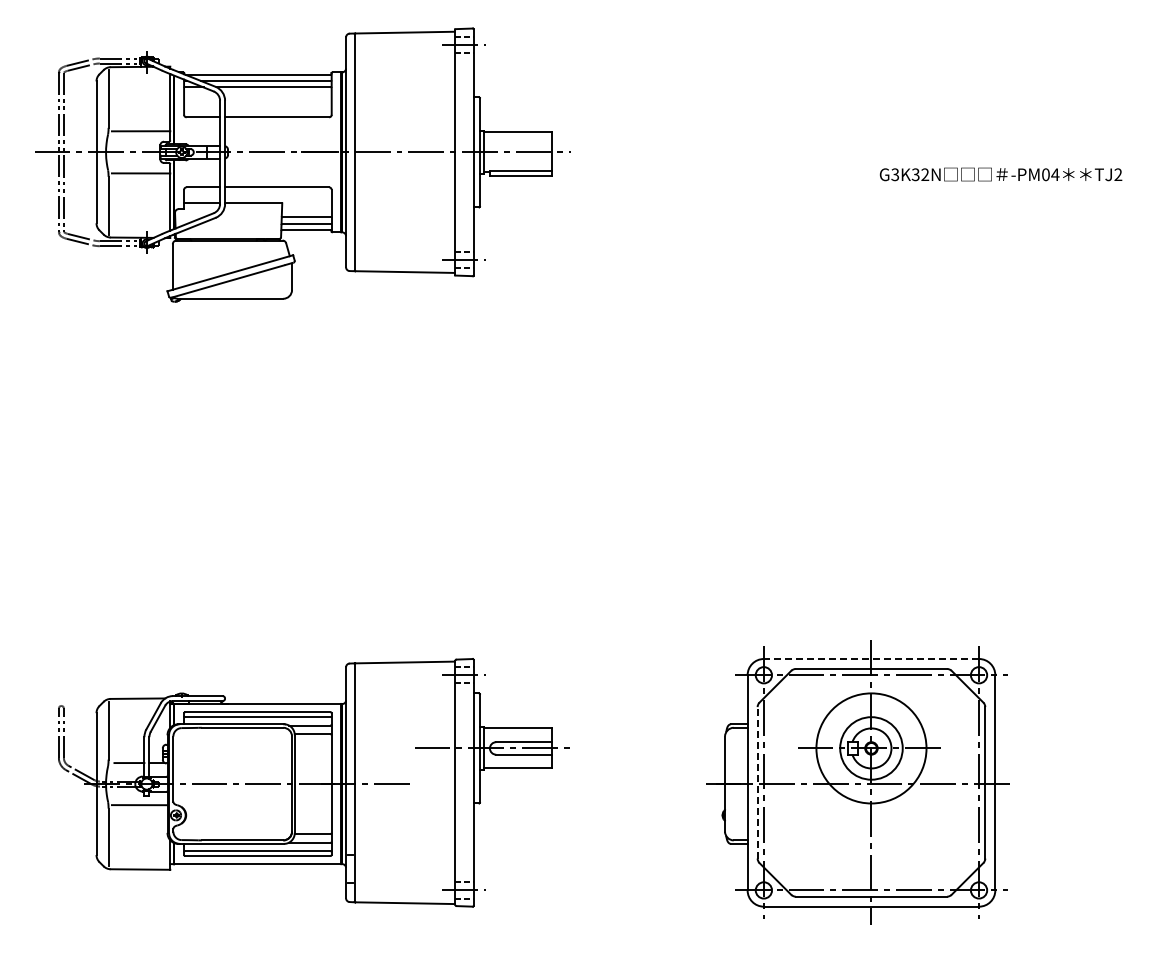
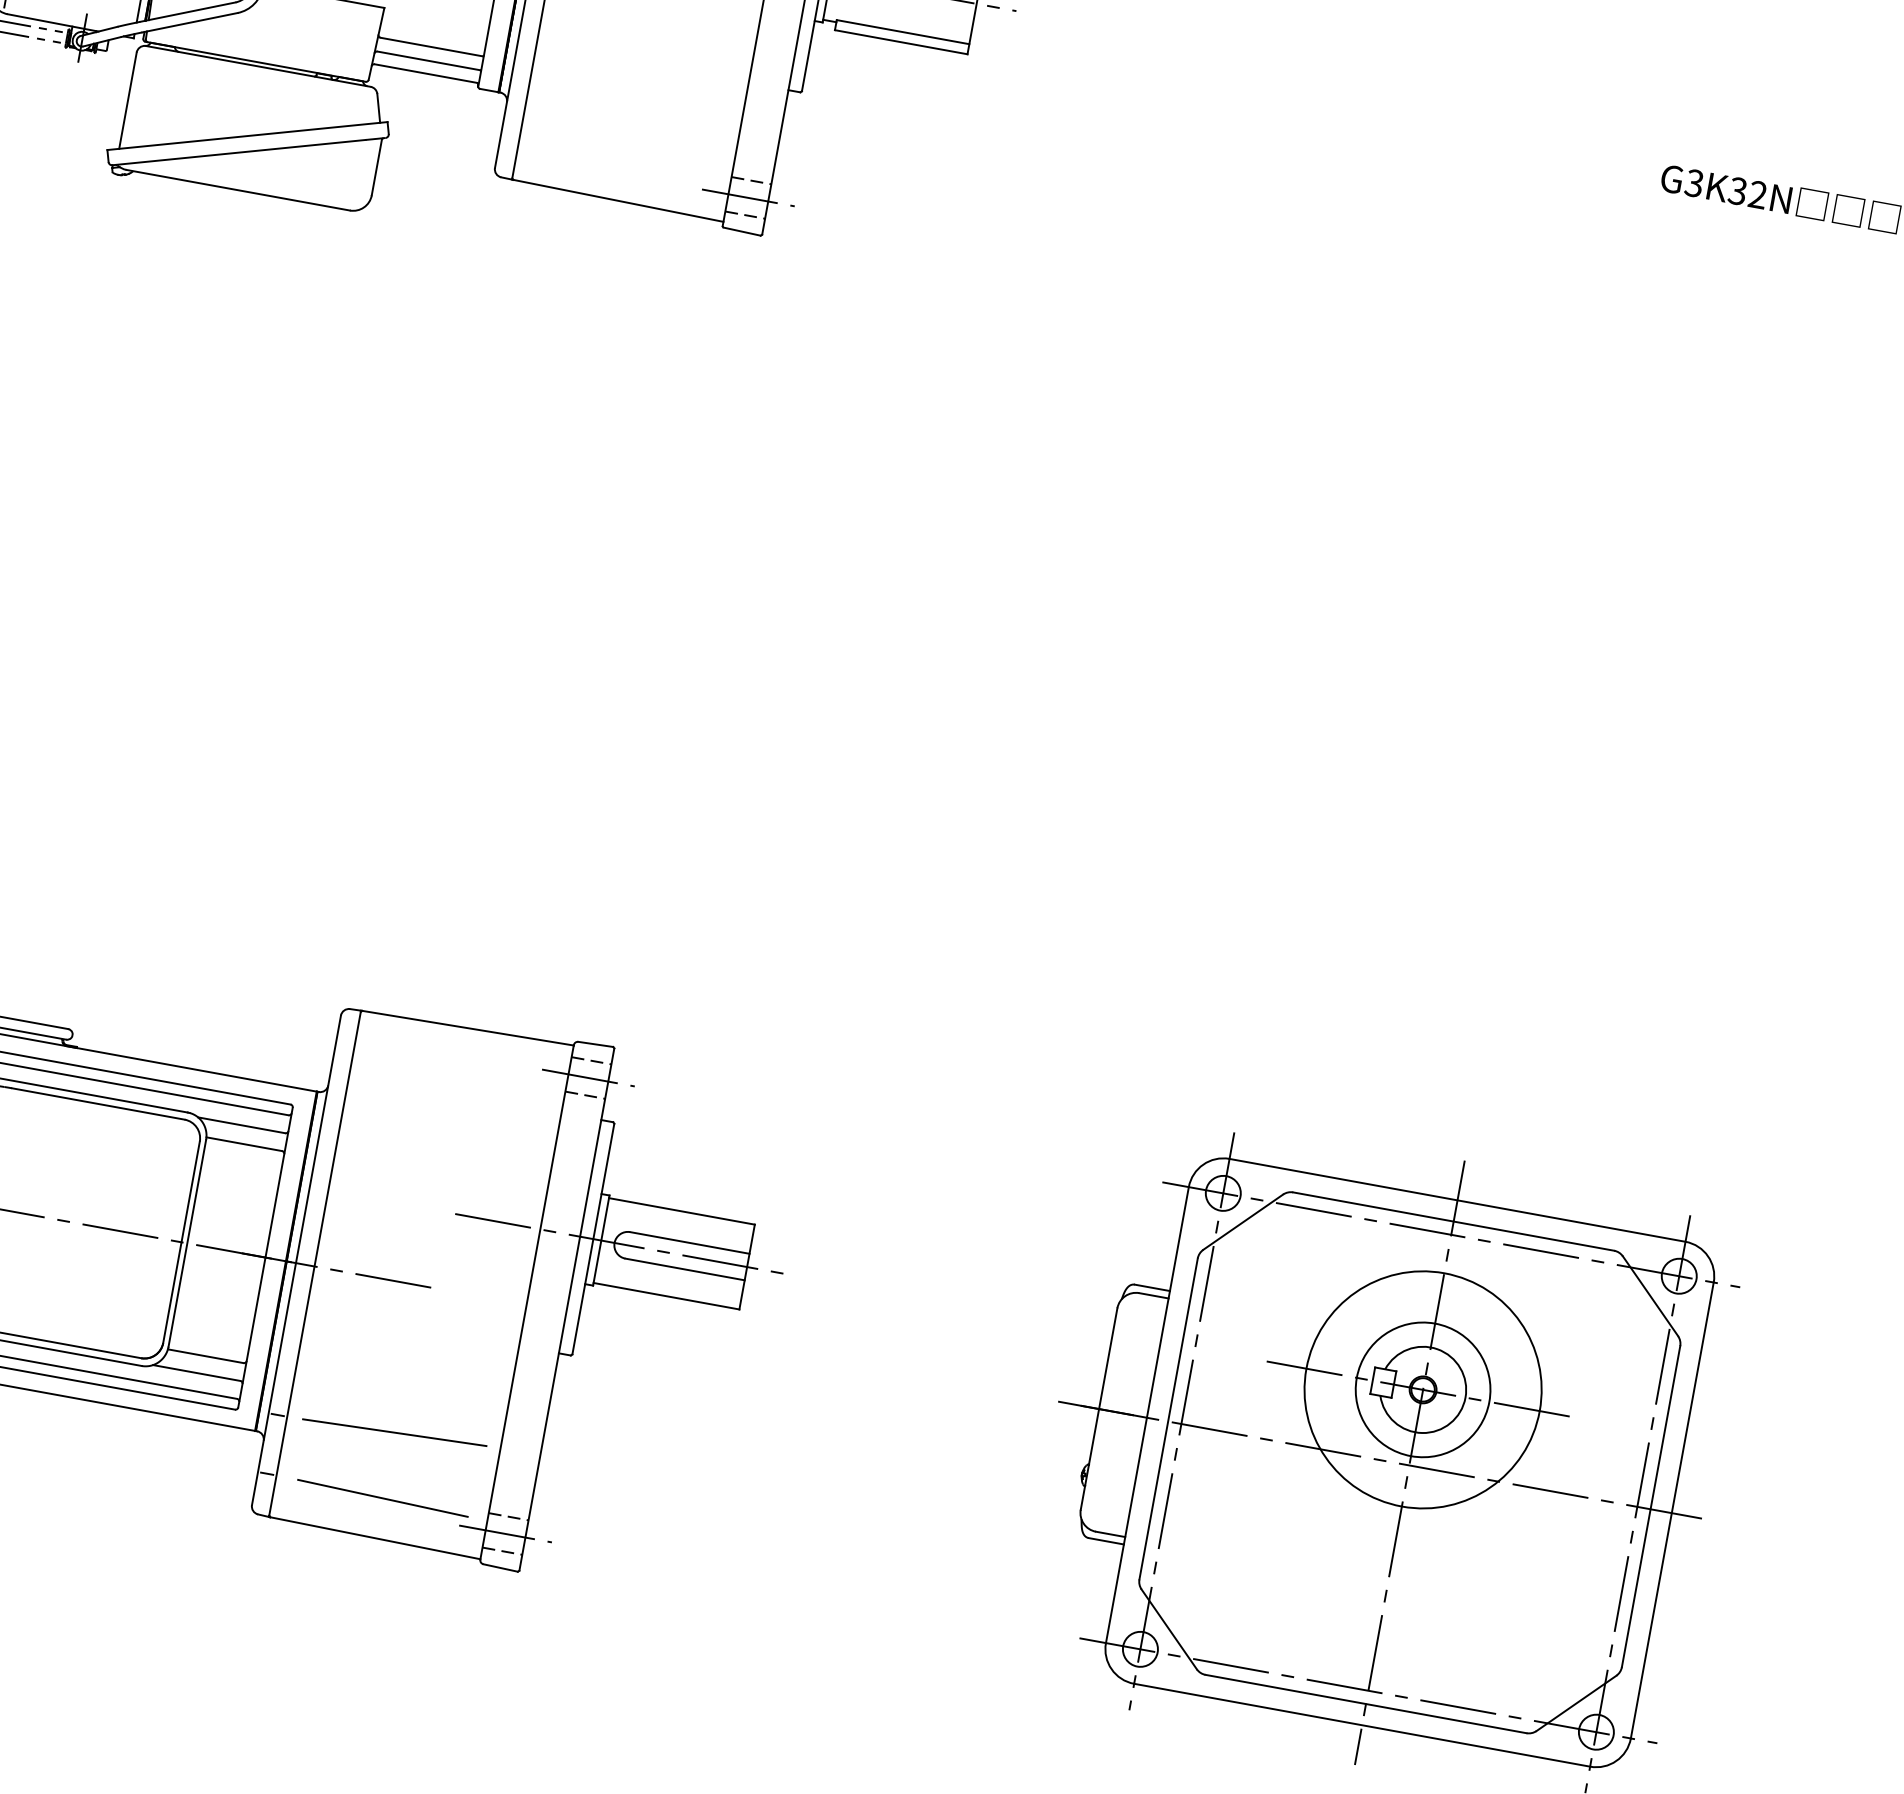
line: (871, 659) -> (1457, 1201), dashed -> solid
line: (757, 782) -> (1168, 1418), dashed -> solid
line: (405, 852) -> (395, 1430), added
line: (405, 883) -> (383, 1496), added

